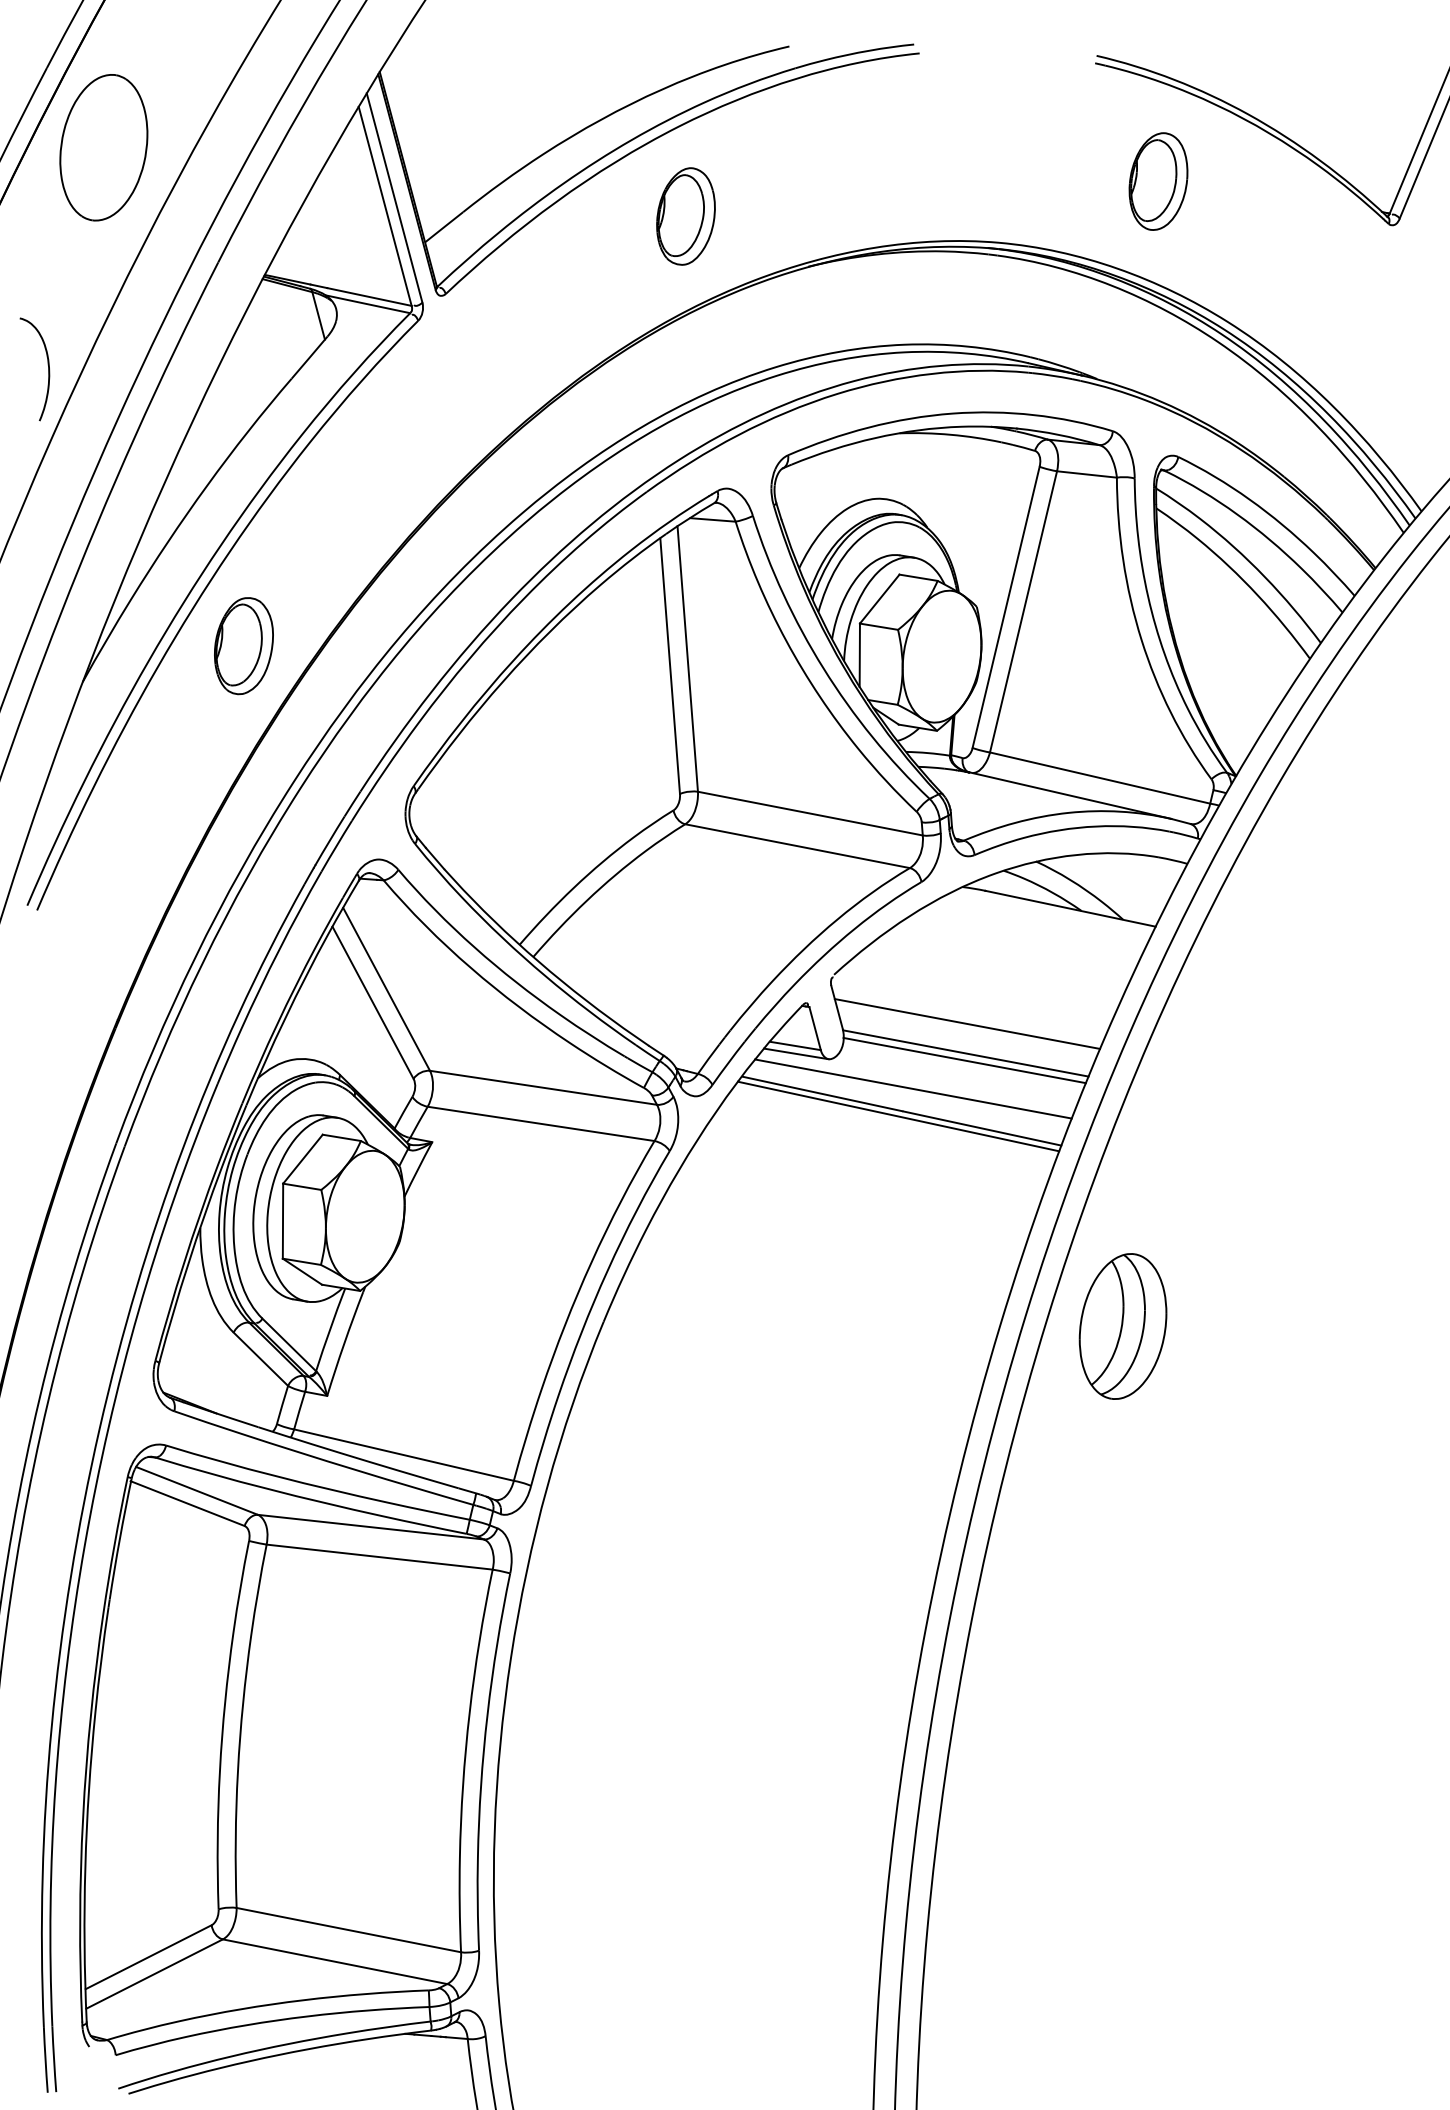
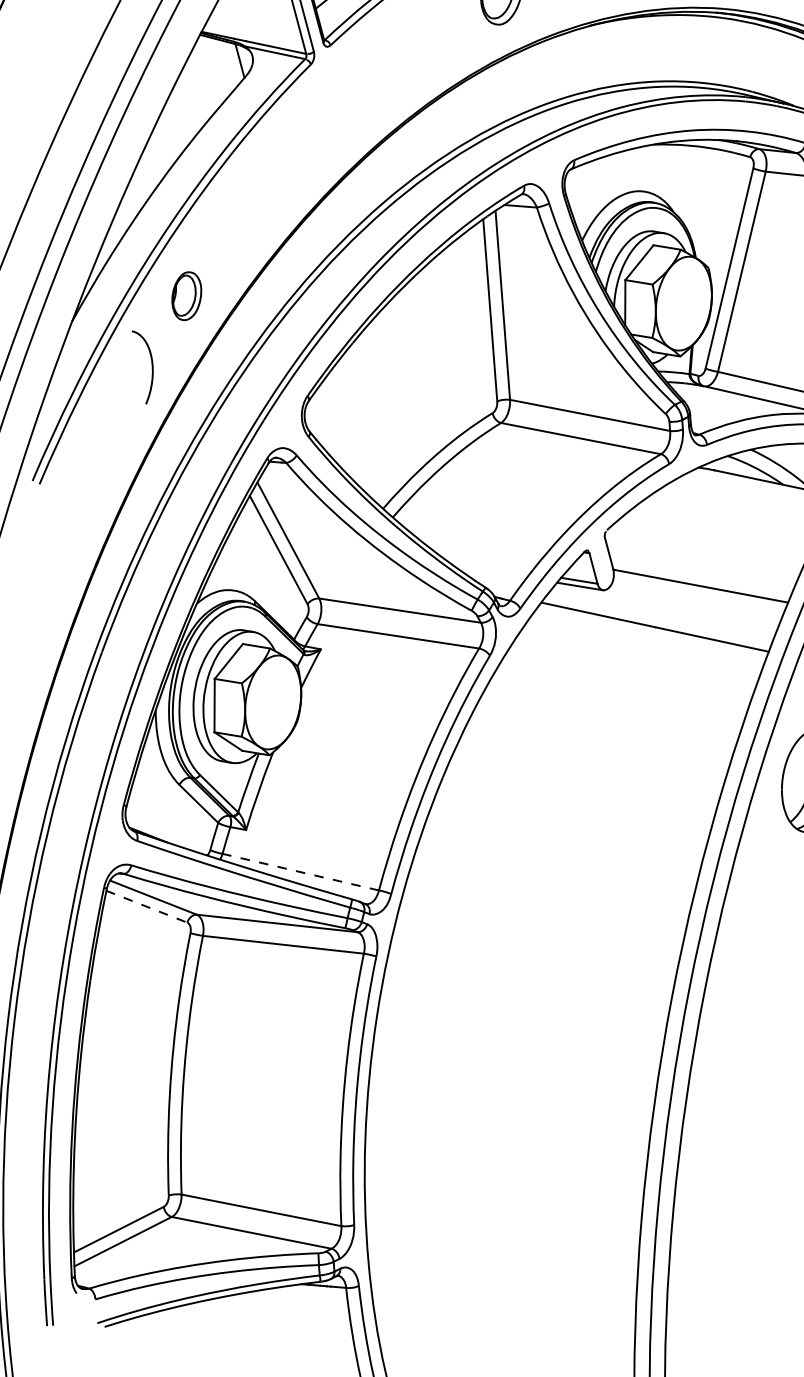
curve: (47, 364) -> (151, 364), moved
part: (243, 646) -> (186, 296), size x0.7
line: (967, 1023) -> (701, 564), removed
line: (964, 1060) -> (699, 591), removed
line: (913, 1088) -> (663, 611), removed
line: (898, 1116) -> (652, 631), removed
line: (404, 1455) -> (301, 872), solid -> dashed
line: (188, 1503) -> (147, 906), solid -> dashed

